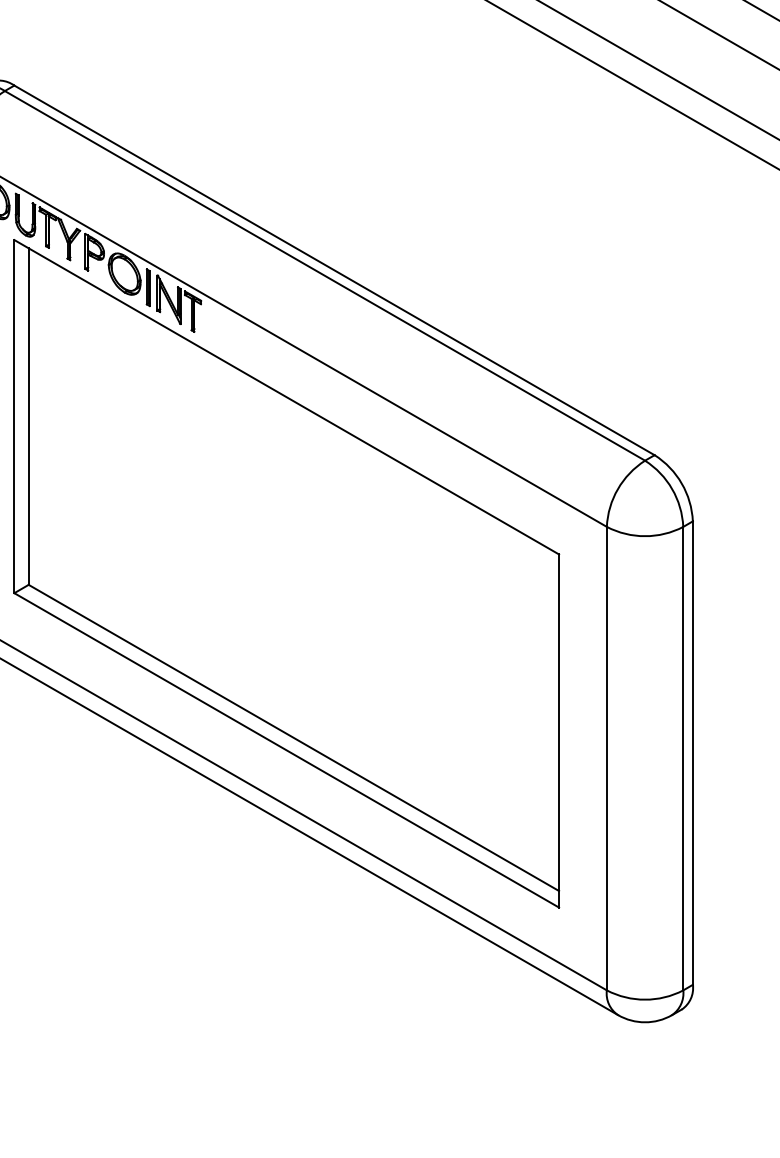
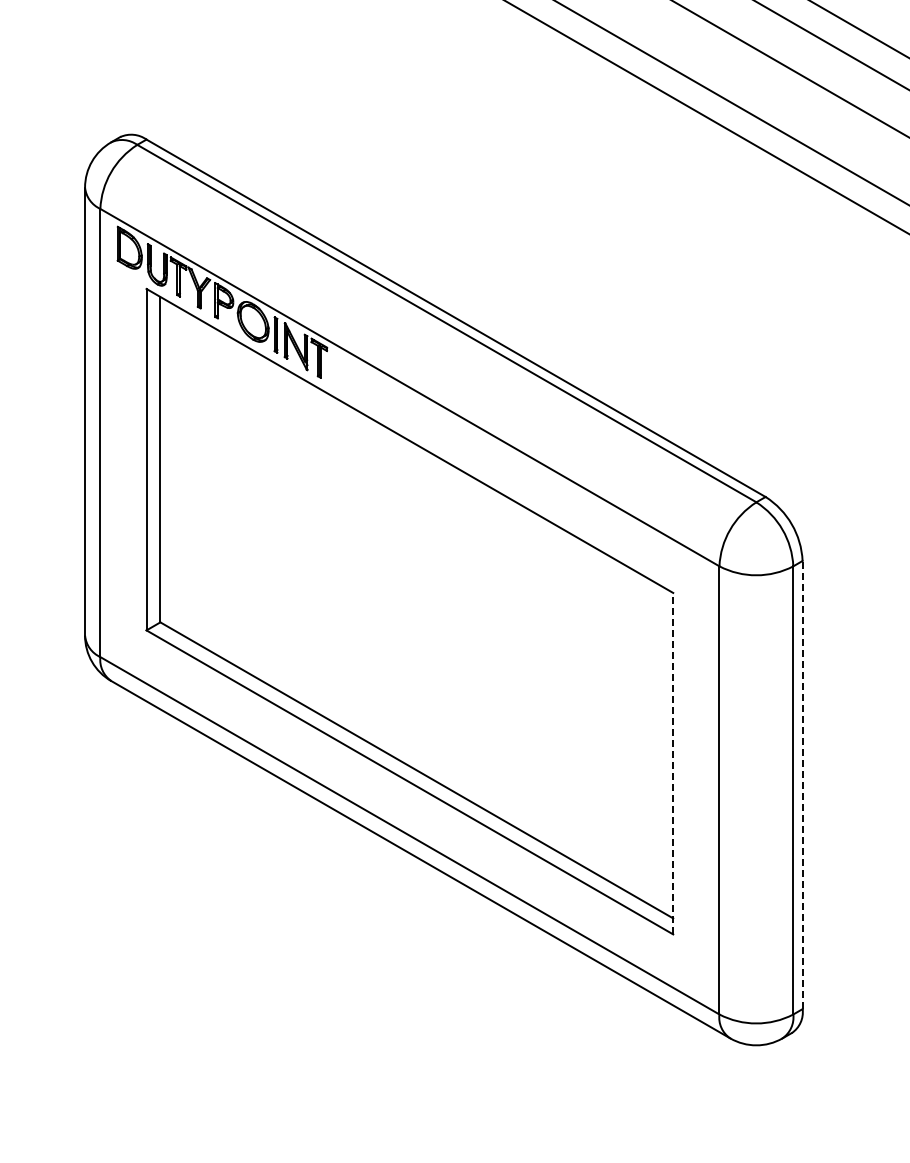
line: (559, 730) -> (673, 763), solid -> dashed
line: (692, 752) -> (802, 784), solid -> dashed

